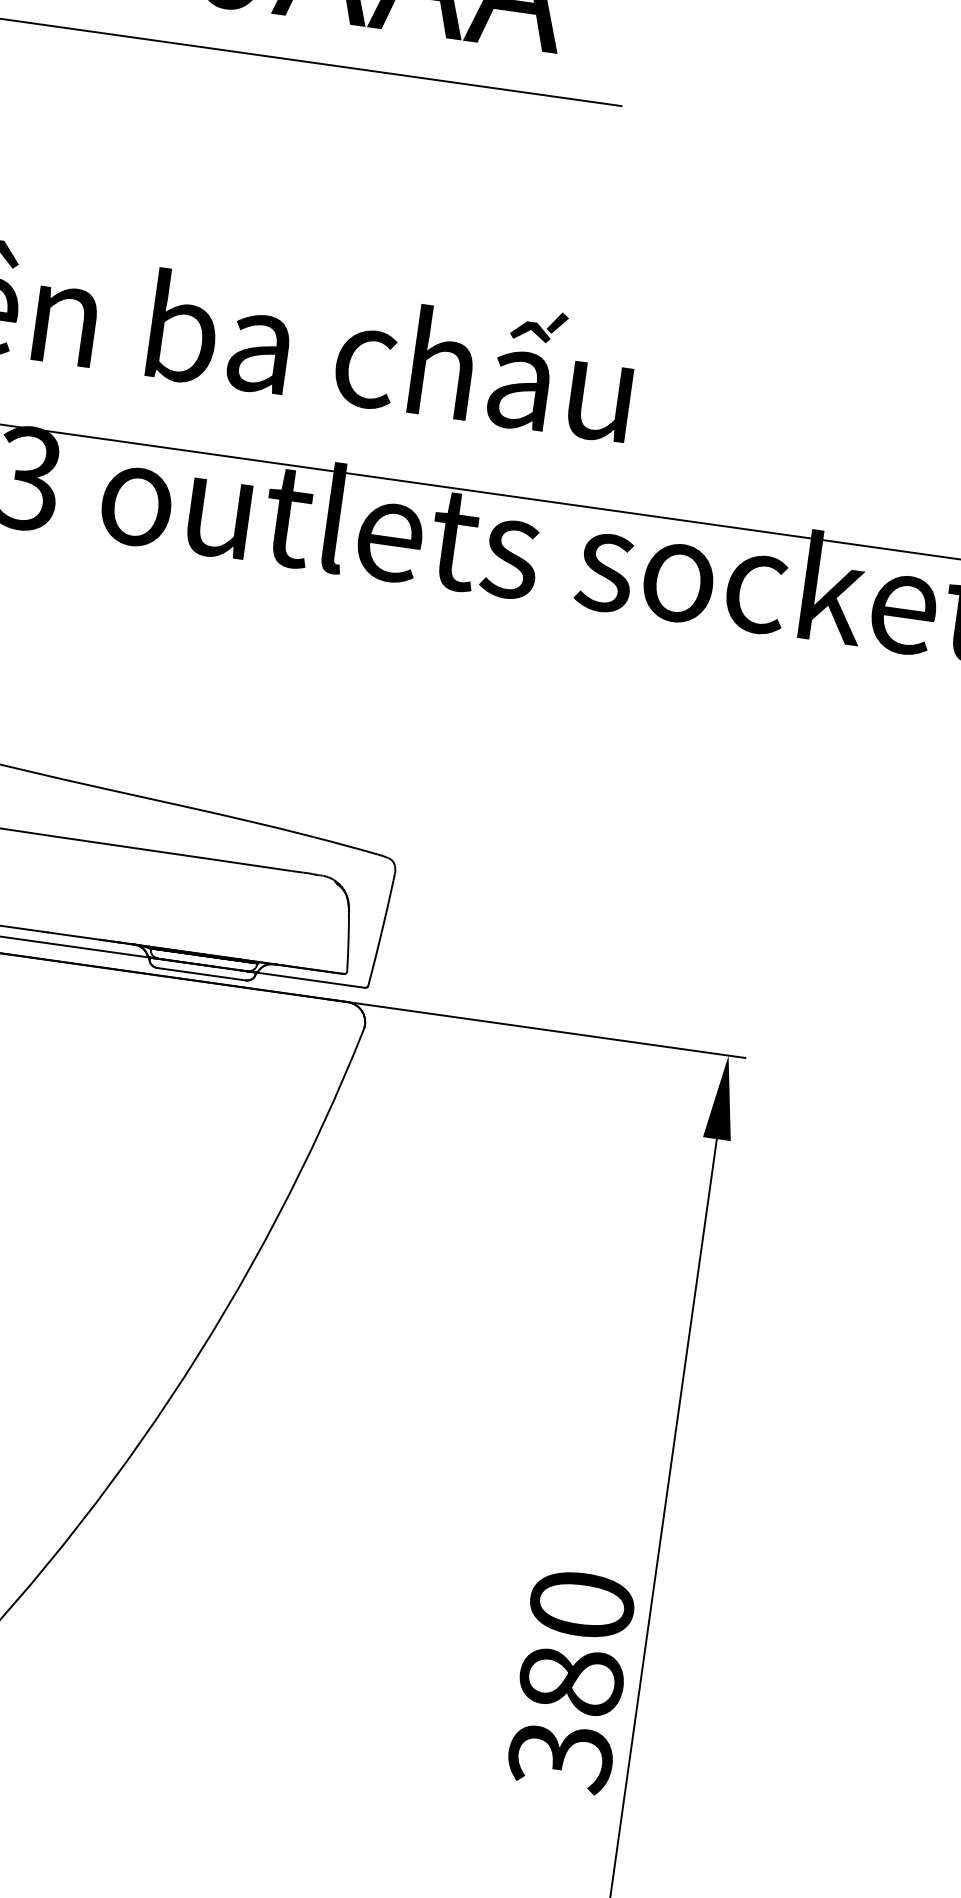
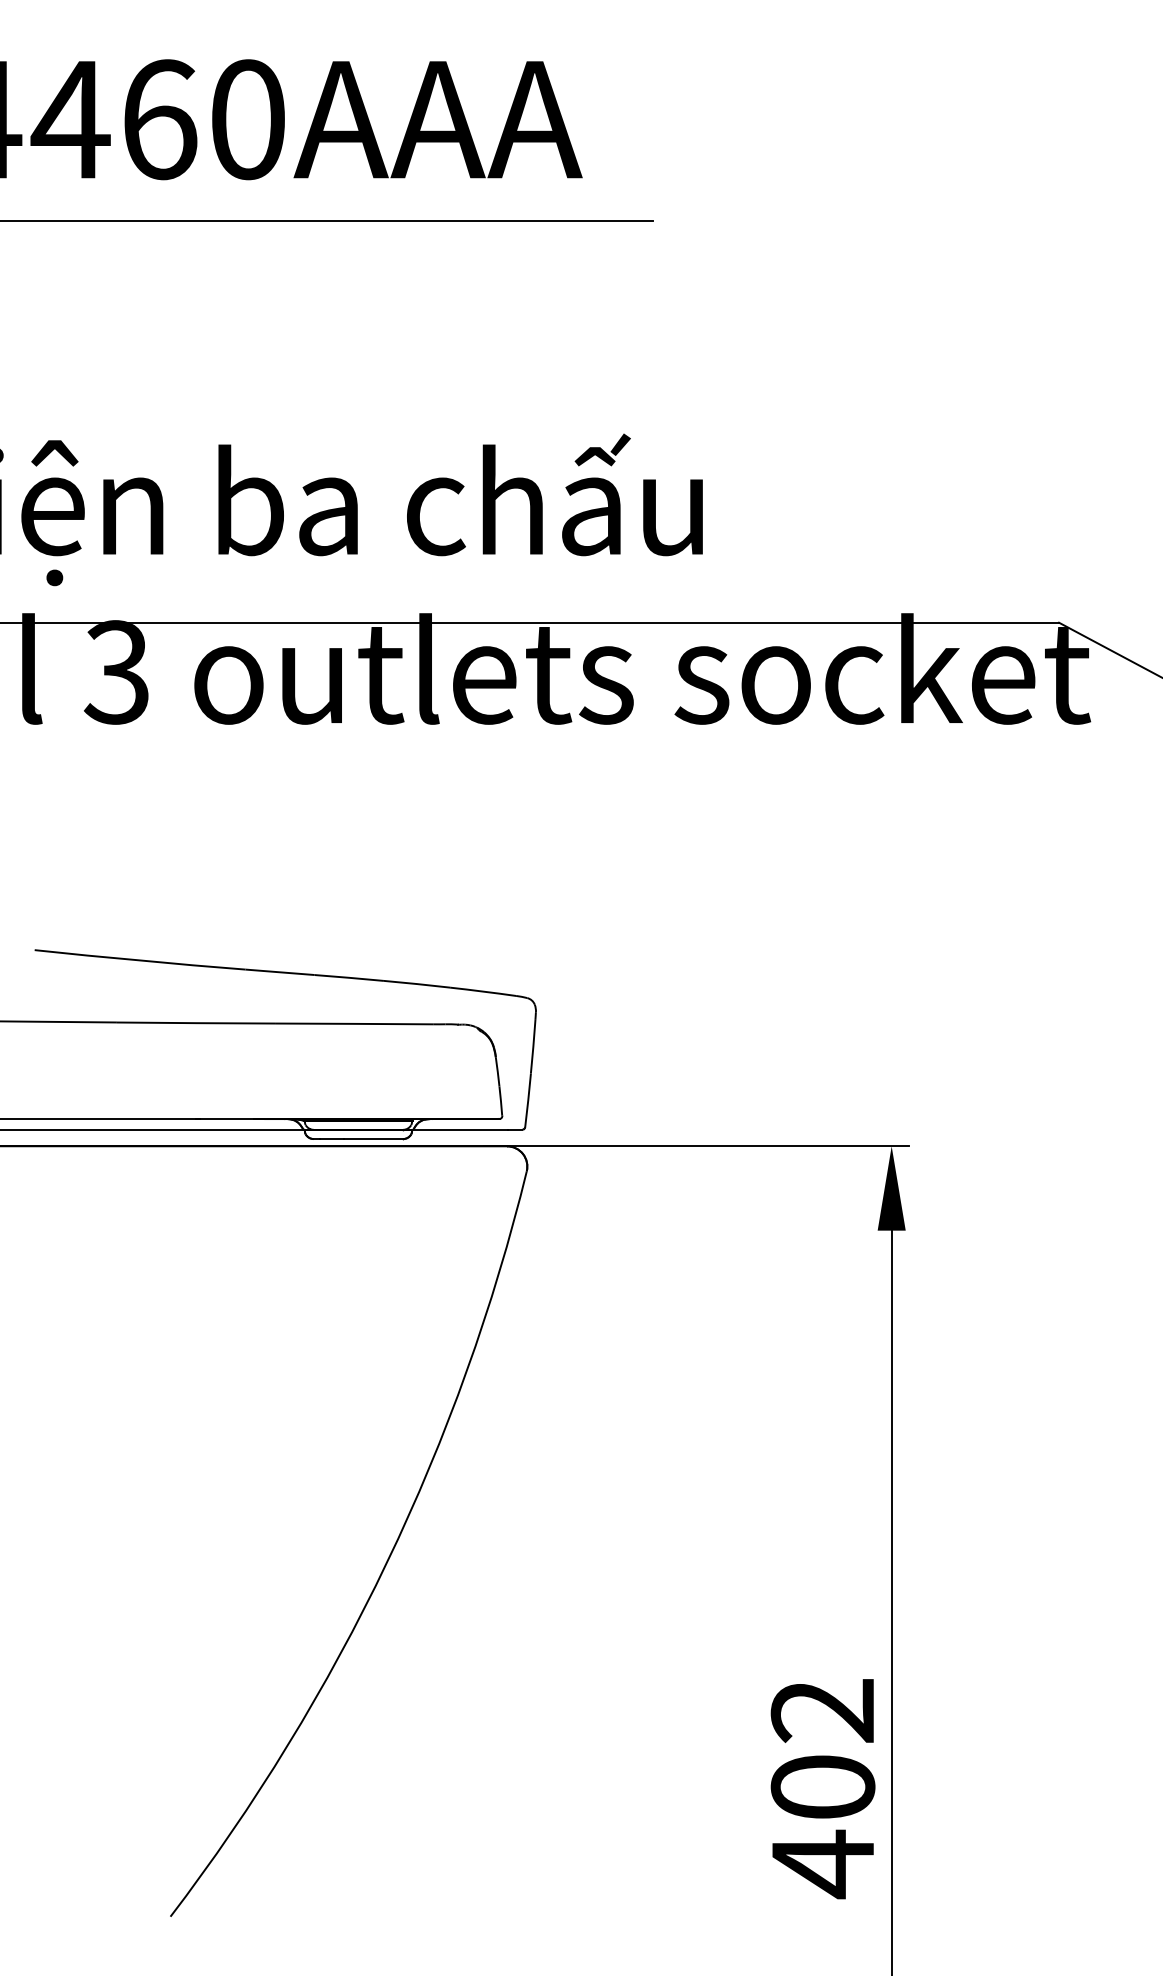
text: (570, 1682) -> (822, 1789), 380 -> 402

